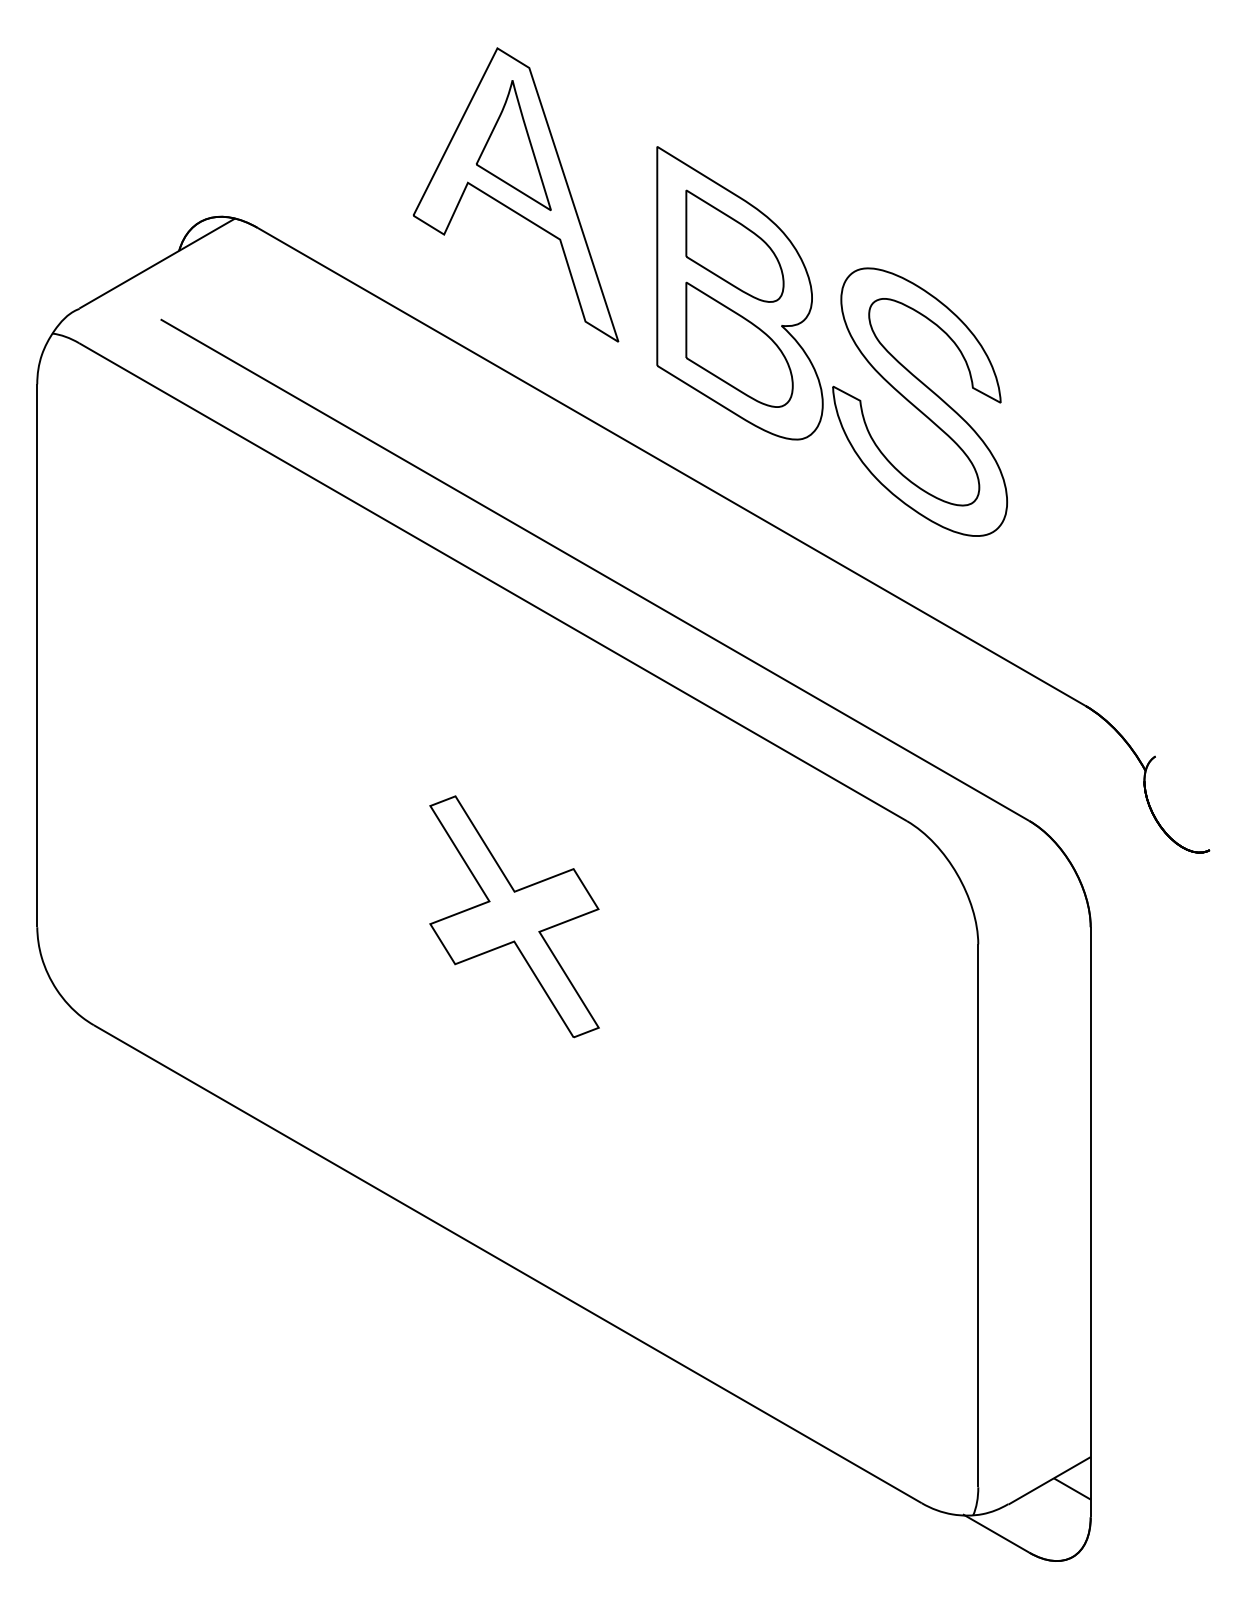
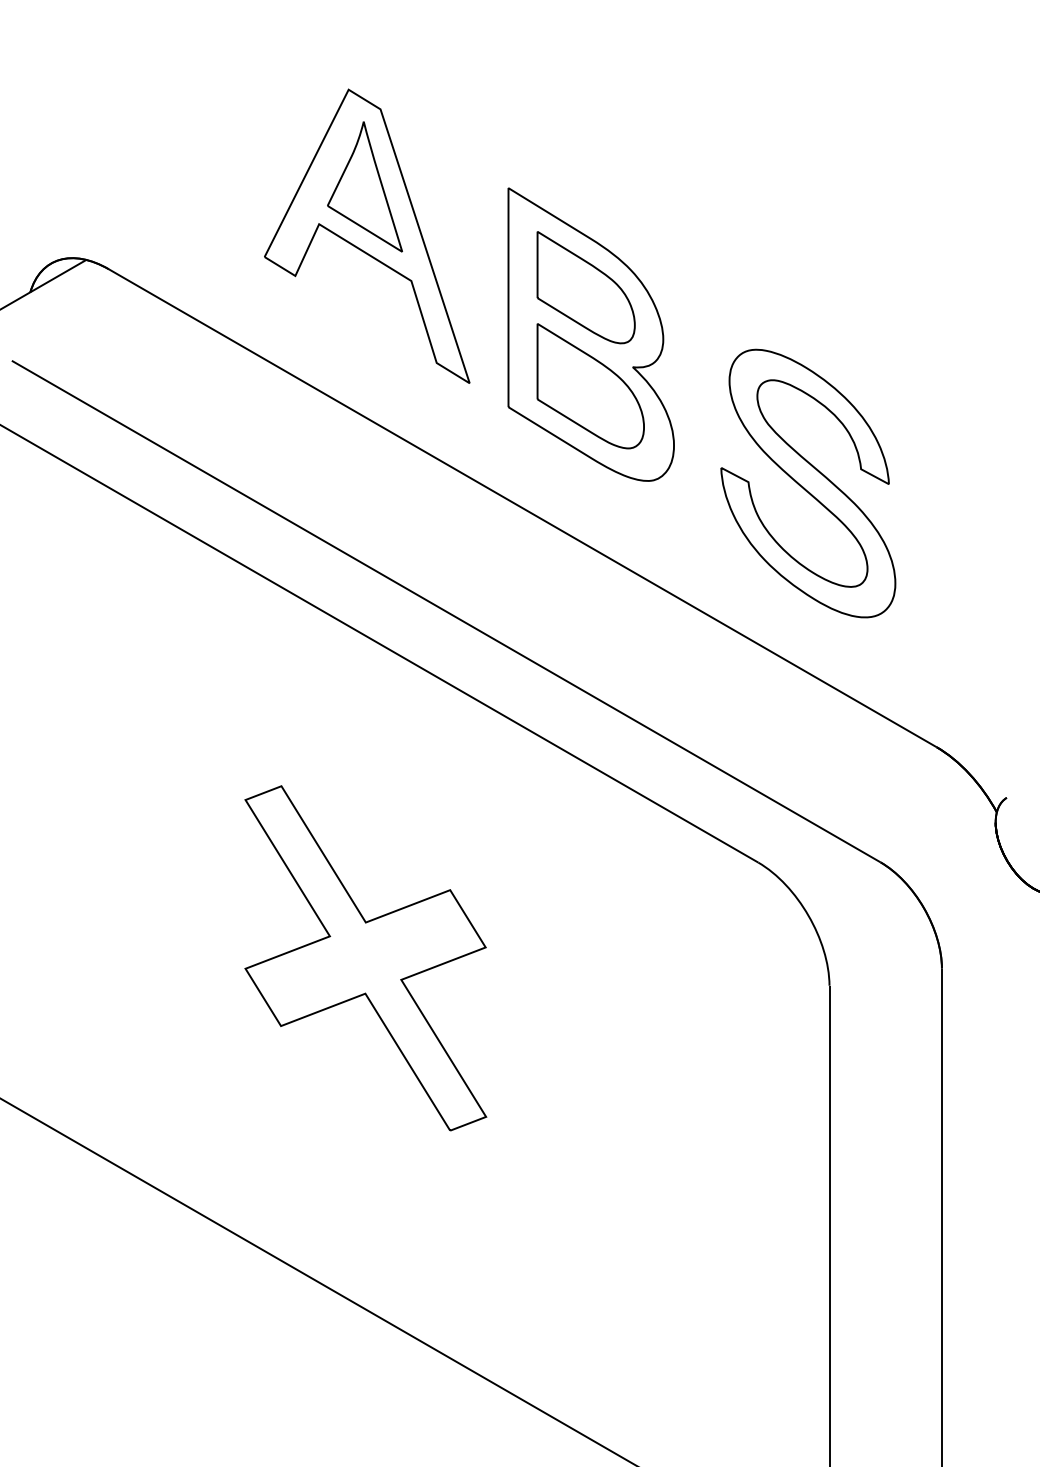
part: (920, 401) -> (808, 482), moved
part: (514, 916) -> (365, 957), size x1.43

